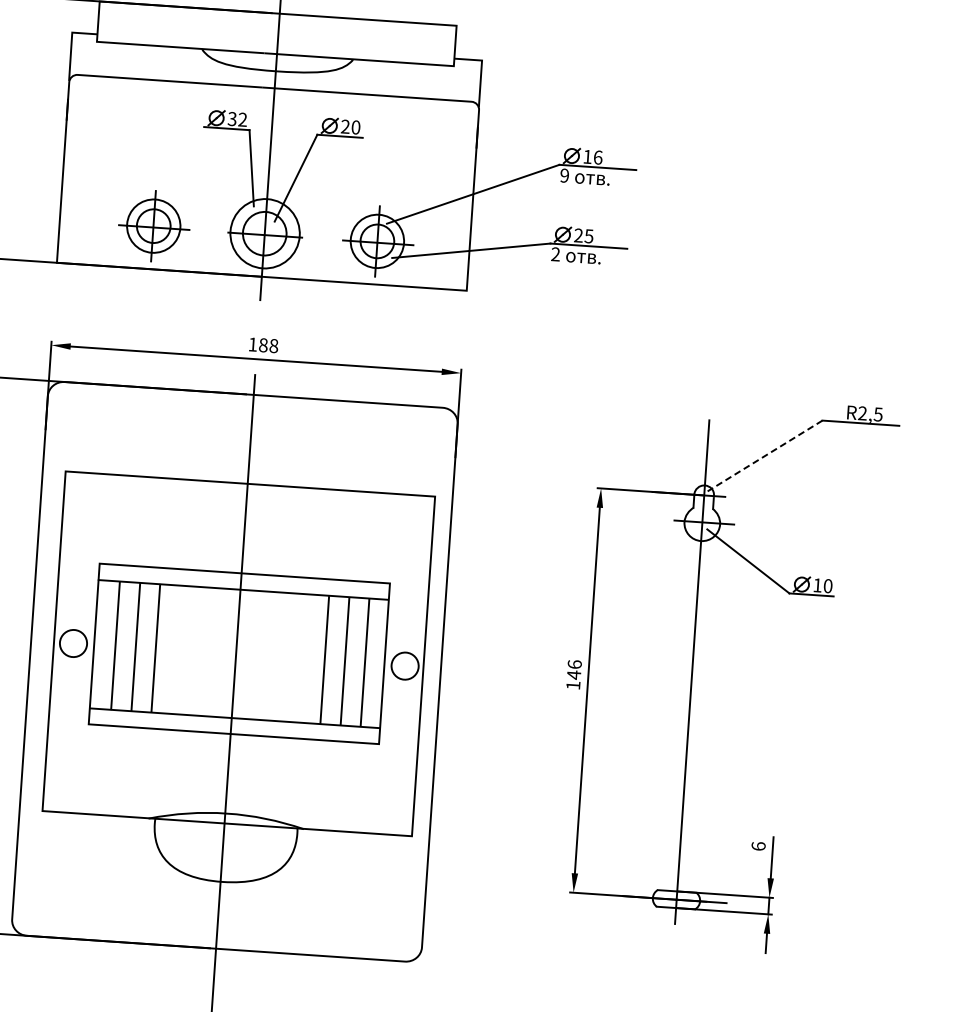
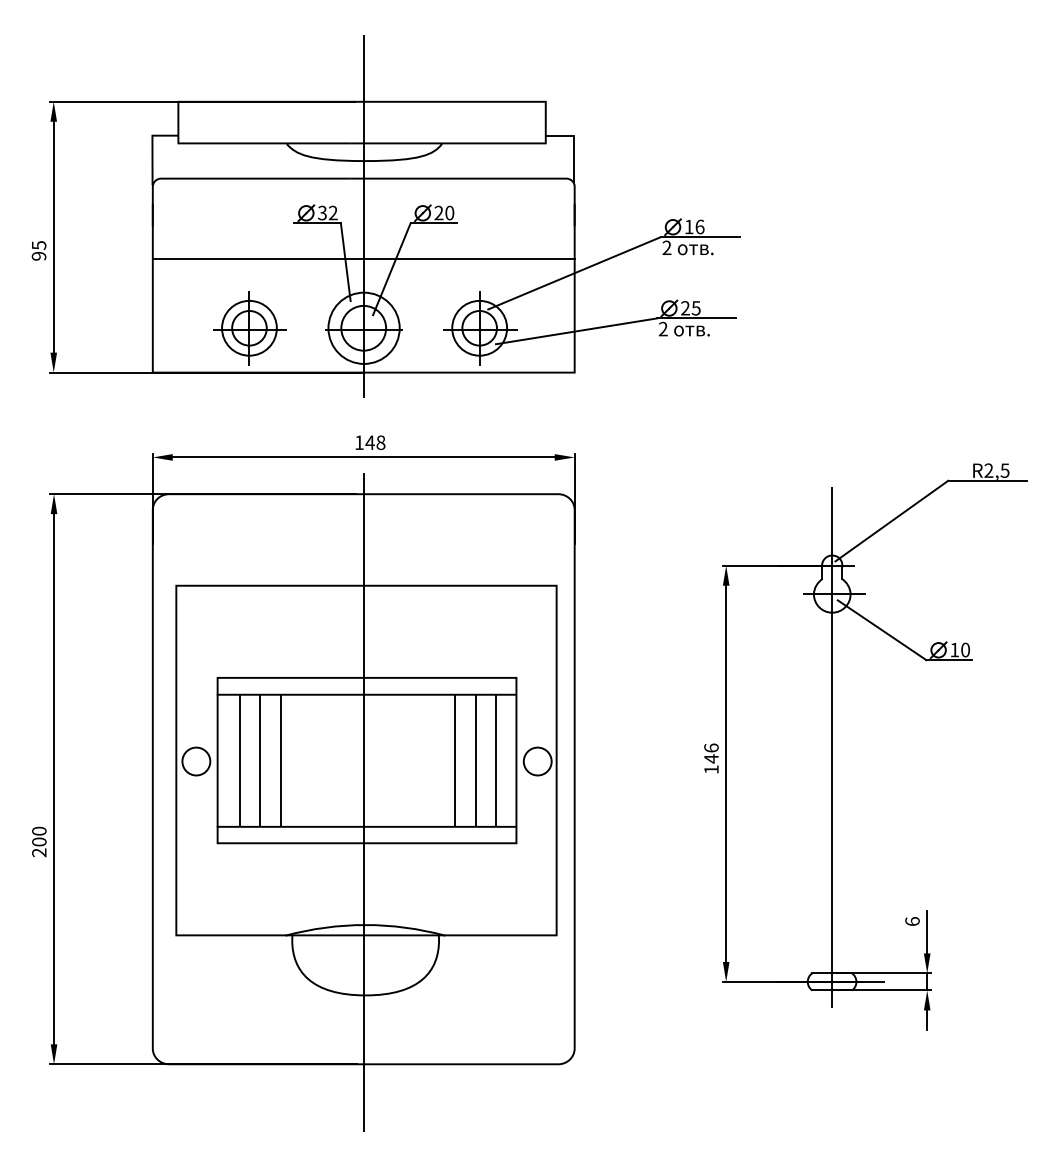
line: (269, 166) -> (363, 259), added
text: (564, 176) -> (666, 248), 9 -> 2
text: (262, 345) -> (369, 442), 188 -> 148
line: (764, 456) -> (891, 521), dashed -> solid

